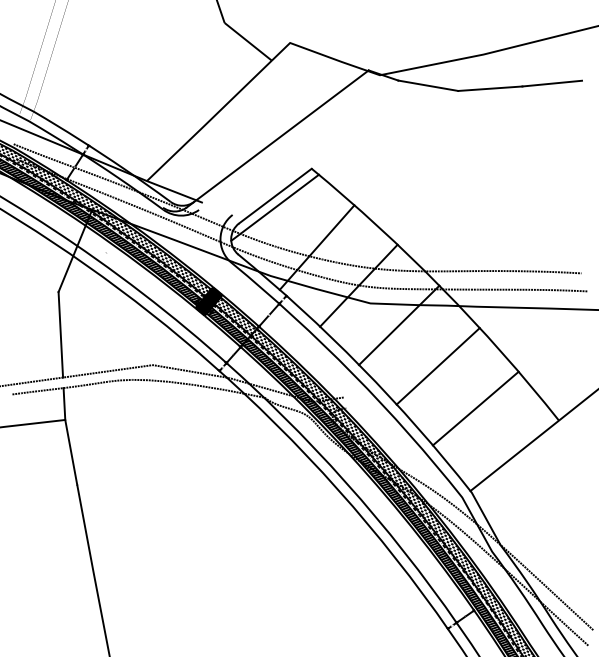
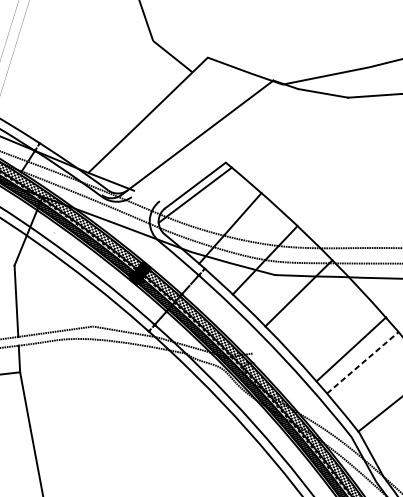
line: (437, 366) -> (350, 349), moved
line: (475, 408) -> (362, 362), solid -> dashed

